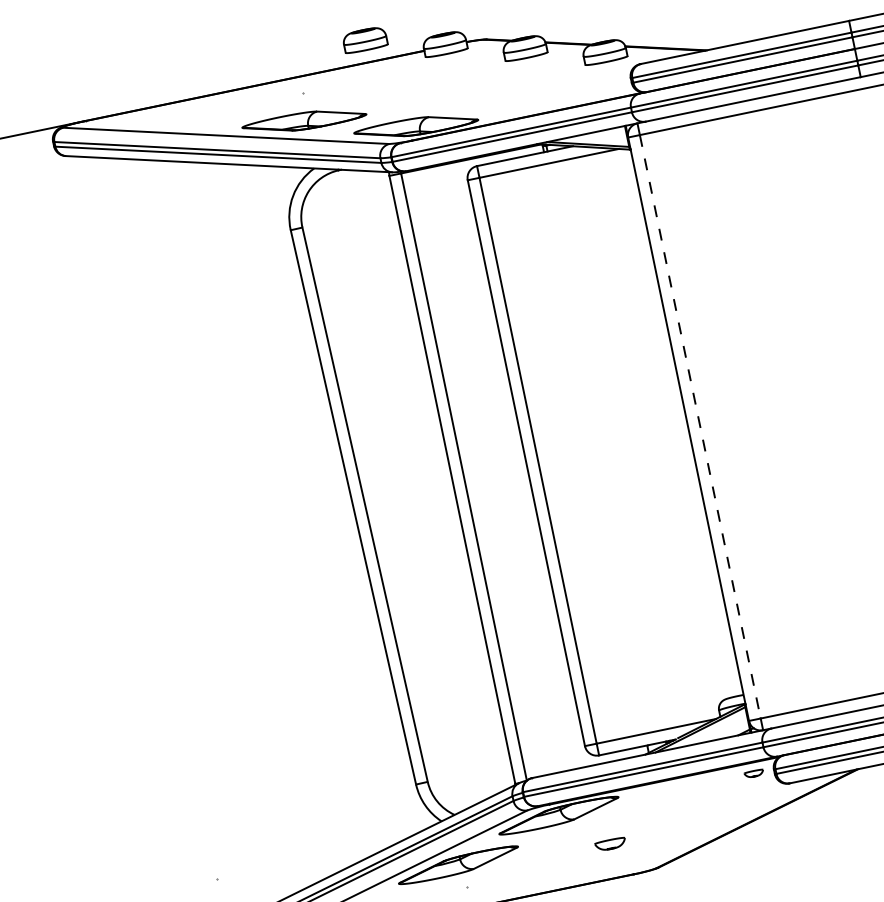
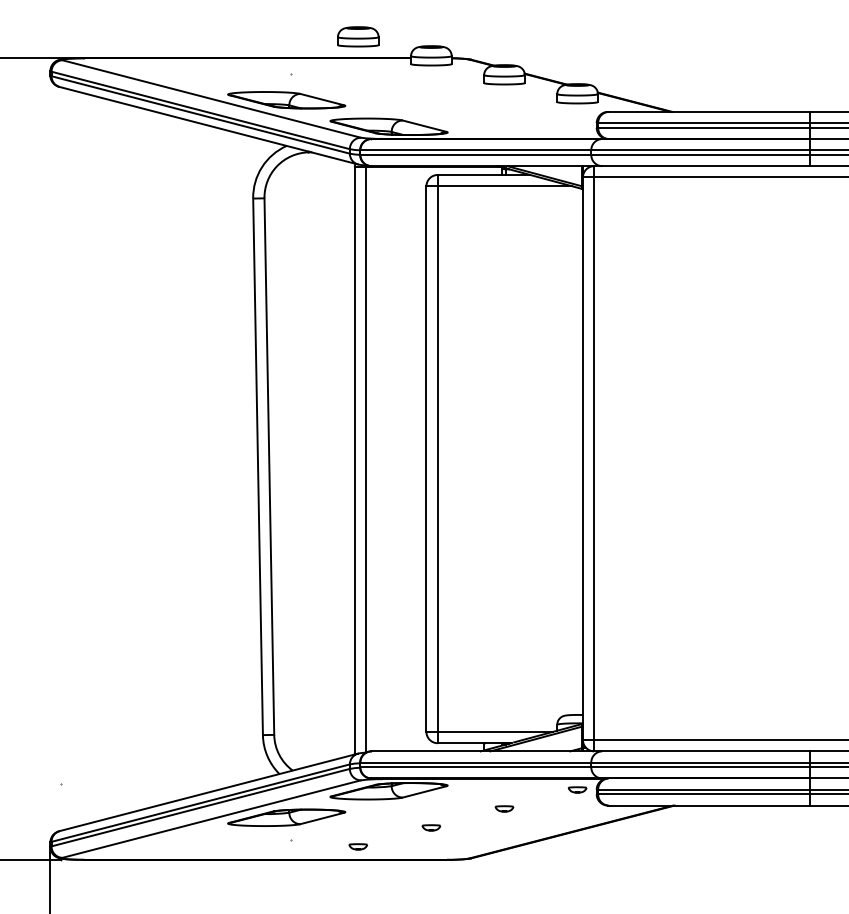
line: (700, 427) -> (594, 459), dashed -> solid
part: (682, 808) -> (504, 808), added
part: (610, 844) -> (431, 827), size x0.62
part: (538, 879) -> (357, 846), added

